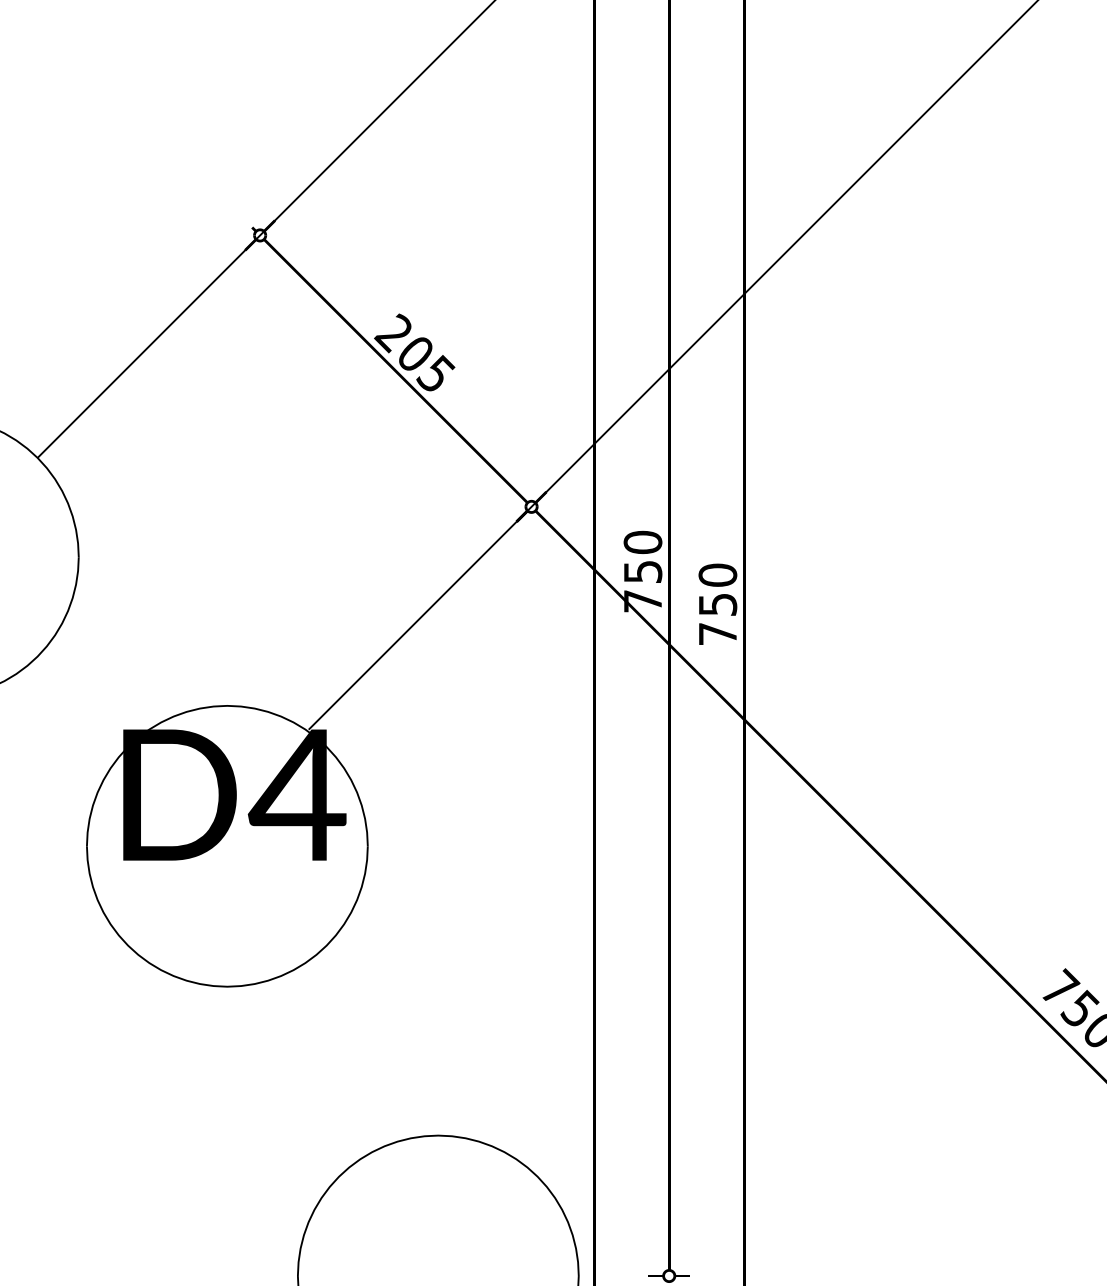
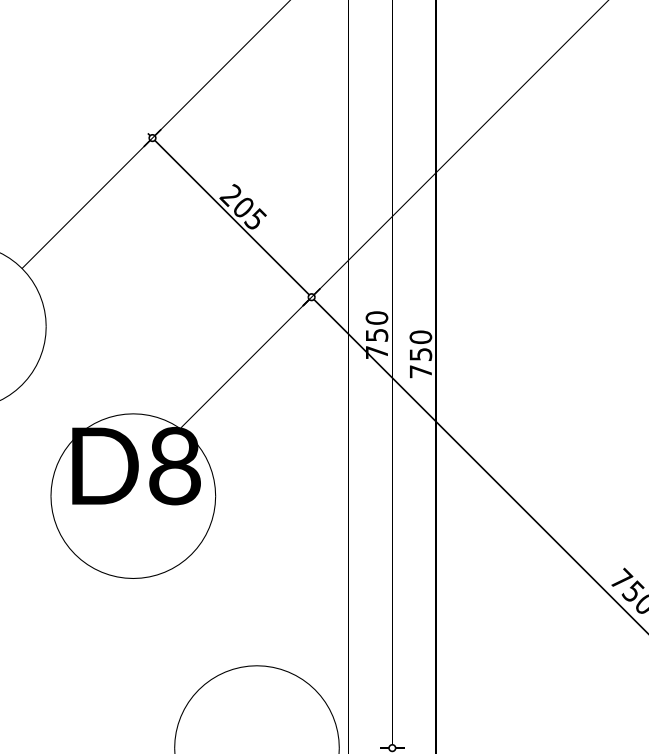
text: (297, 793) -> (174, 465), D4 -> D8

